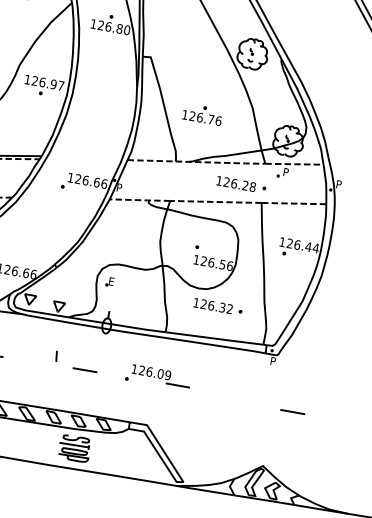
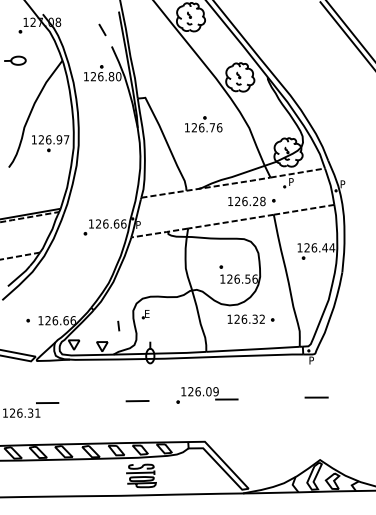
part: (202, 114) -> (203, 124), moved
line: (56, 355) -> (118, 325), moved
line: (292, 411) -> (316, 397), moved

